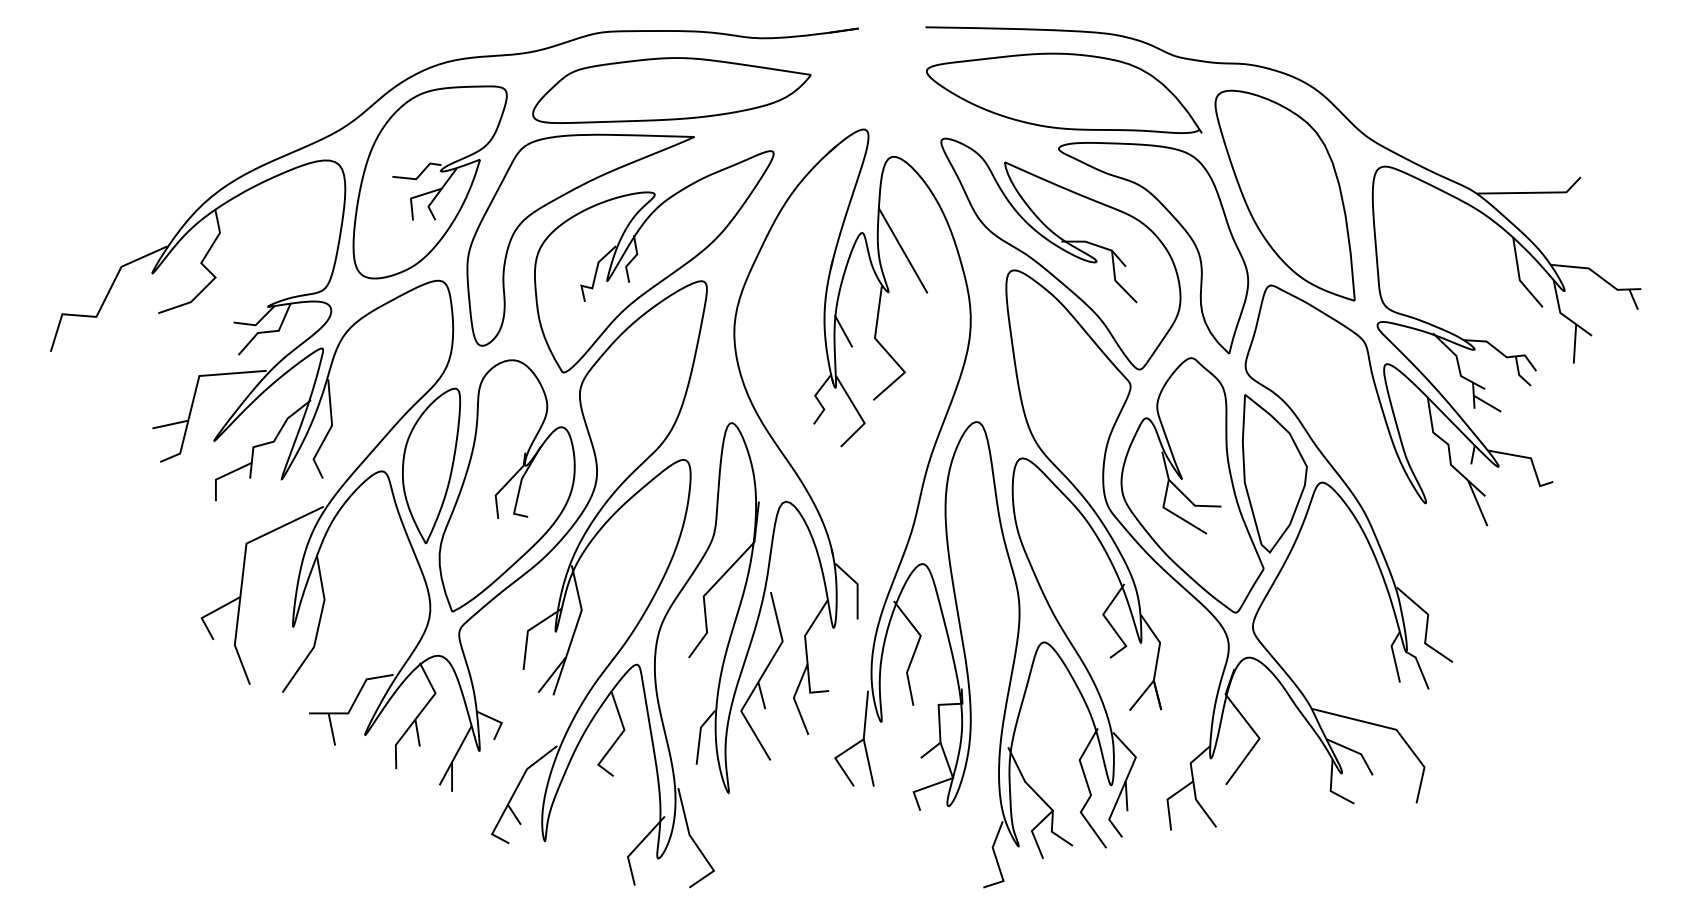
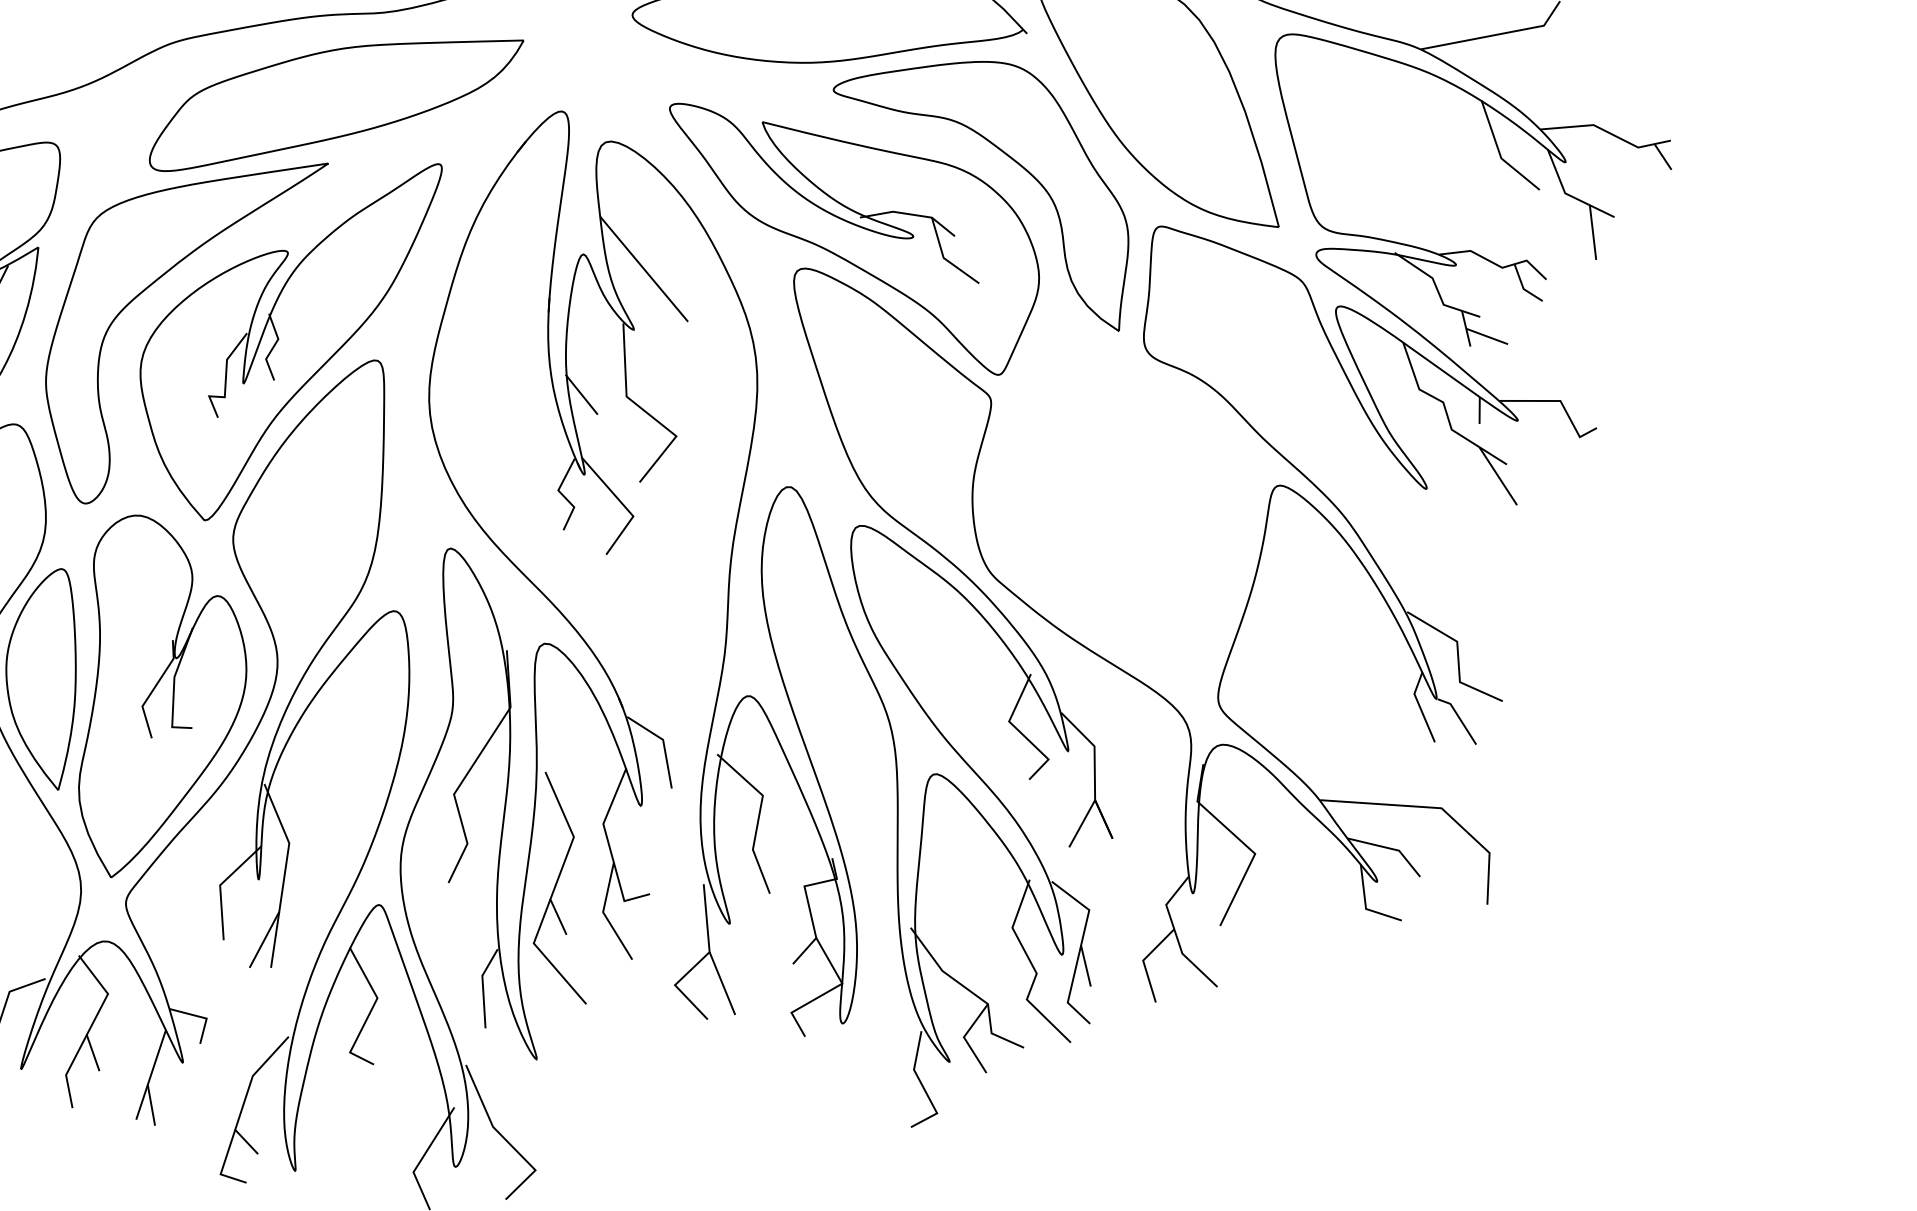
part: (671, 90) -> (334, 96), moved
part: (1213, 485) -> (1129, 516), removed

